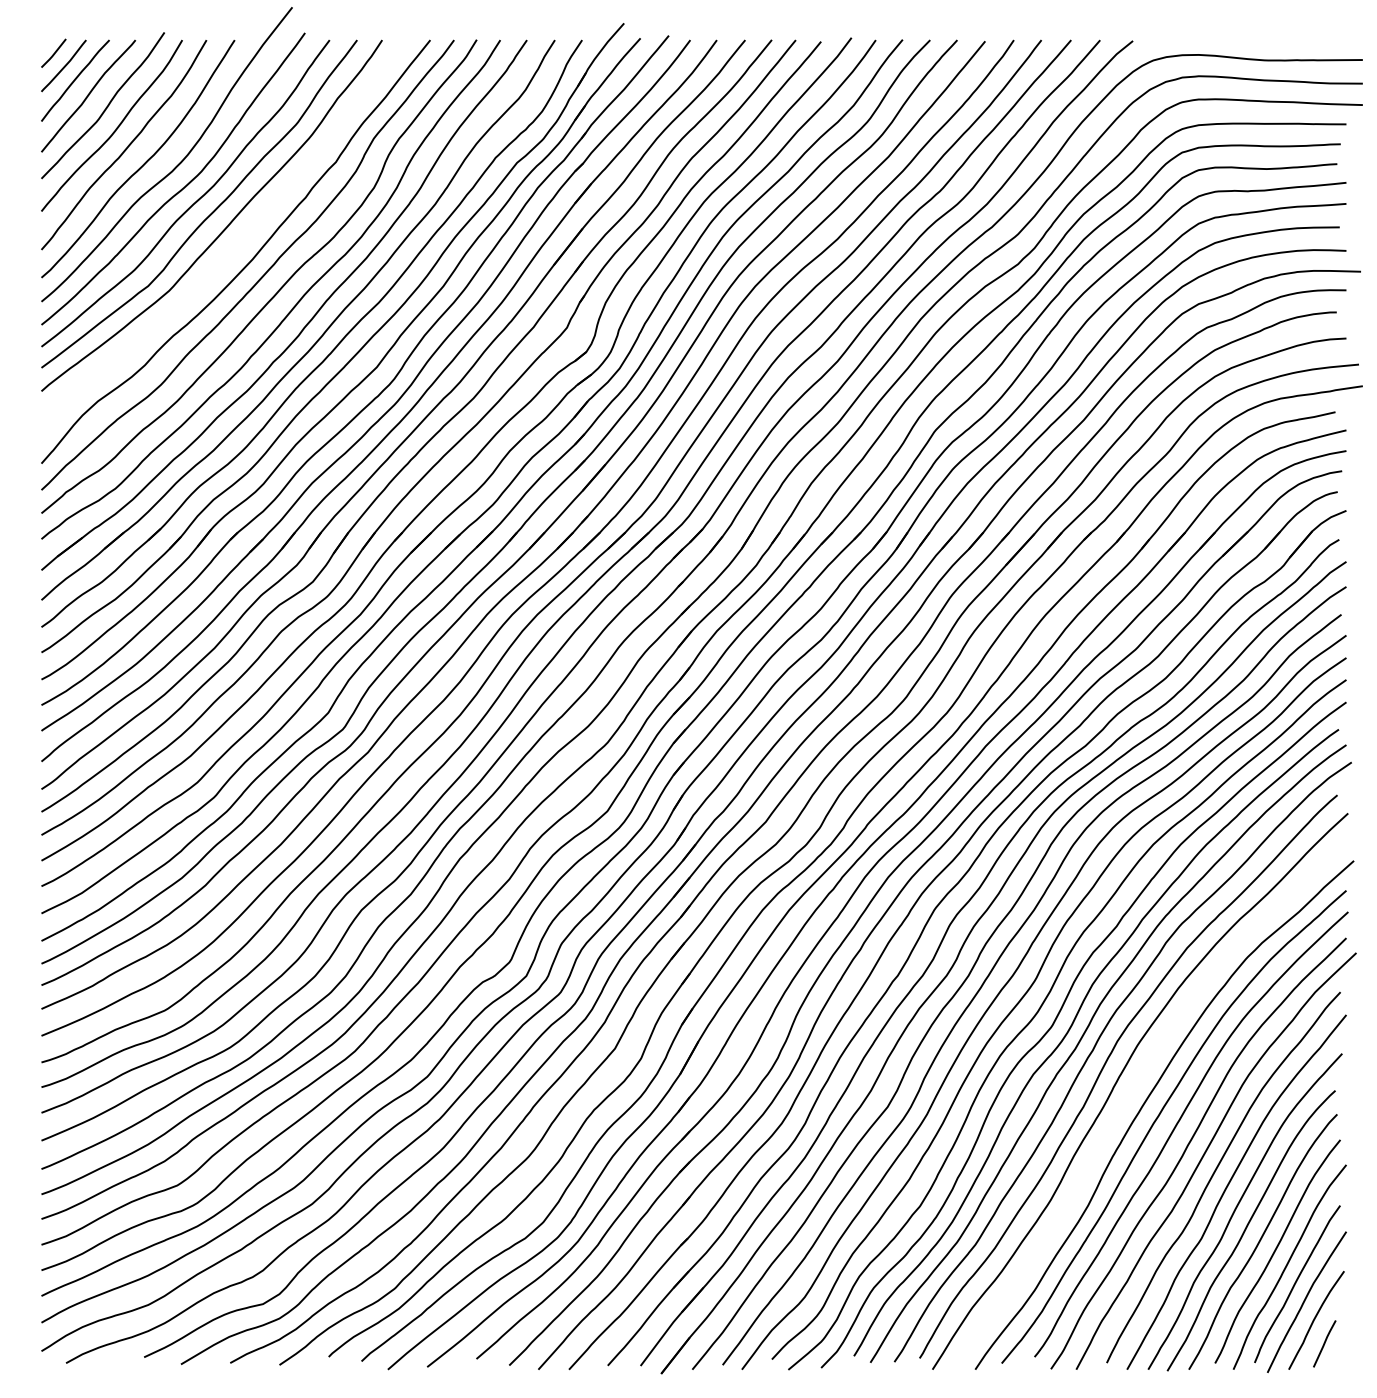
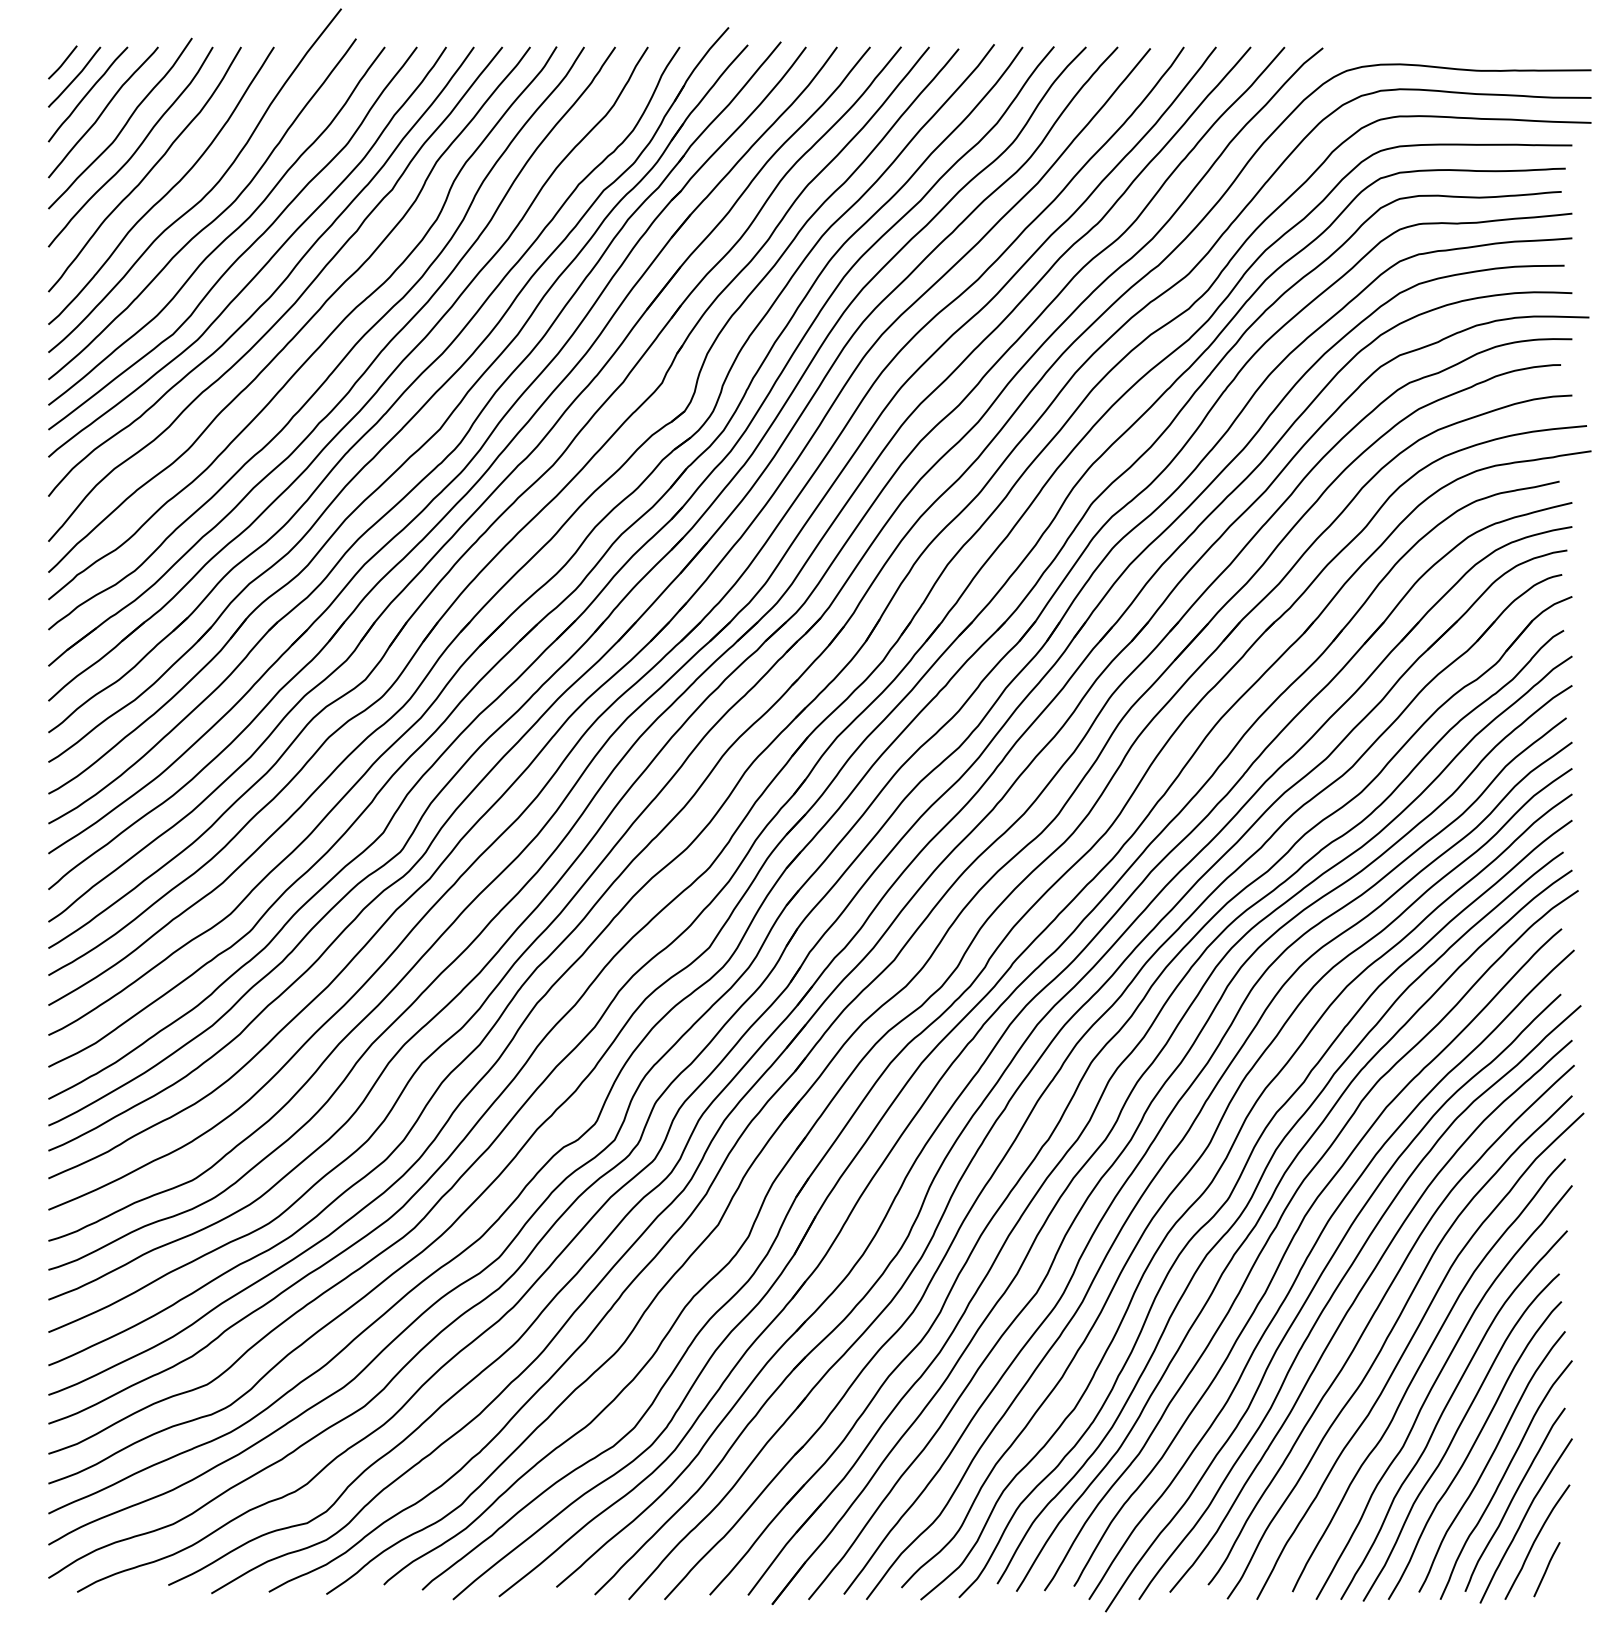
curve: (237, 245) -> (277, 286), added
curve: (1123, 1107) -> (1311, 1293), added

